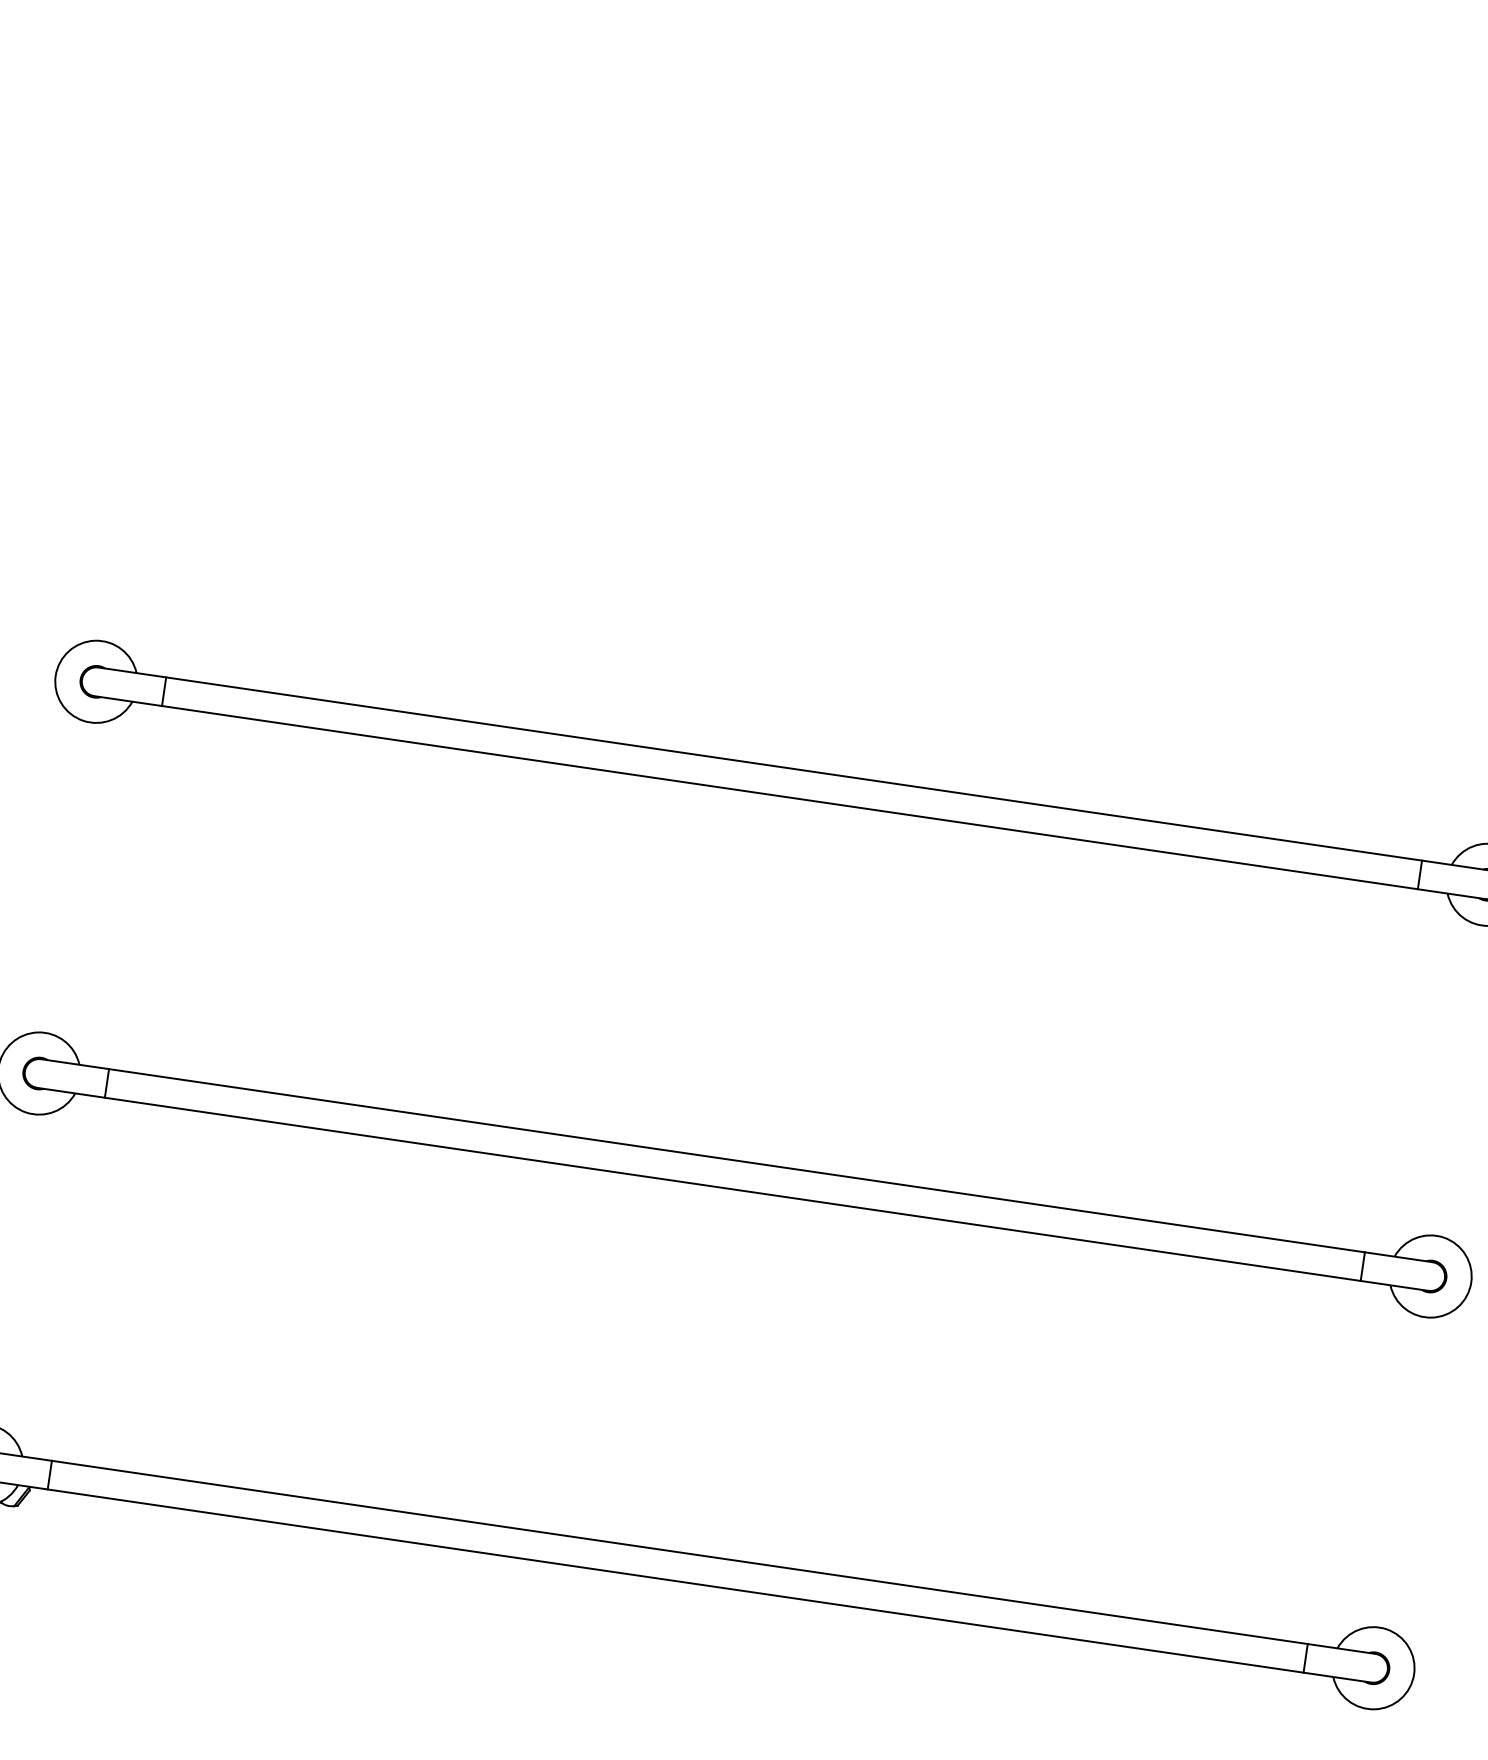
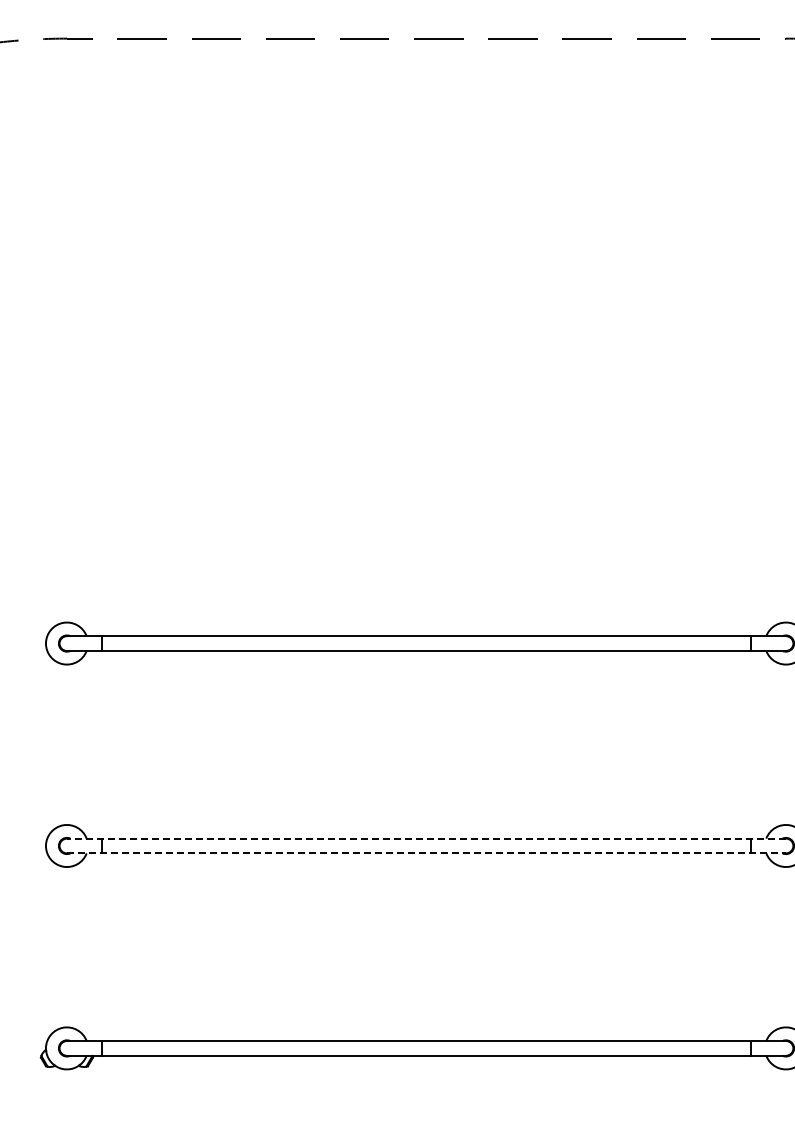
line: (737, 1160) -> (426, 838), solid -> dashed
line: (732, 1189) -> (426, 853), solid -> dashed

